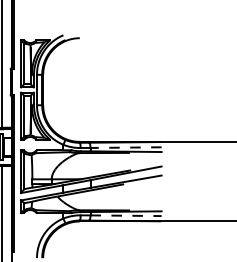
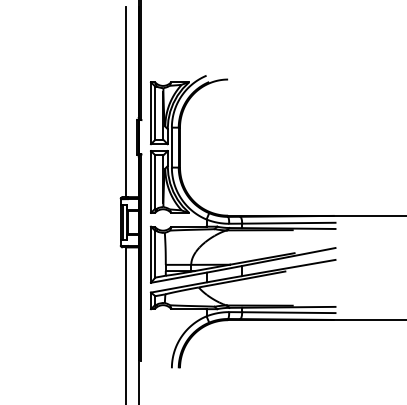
line: (125, 147) -> (288, 223), dashed -> solid
line: (125, 215) -> (288, 312), dashed -> solid

